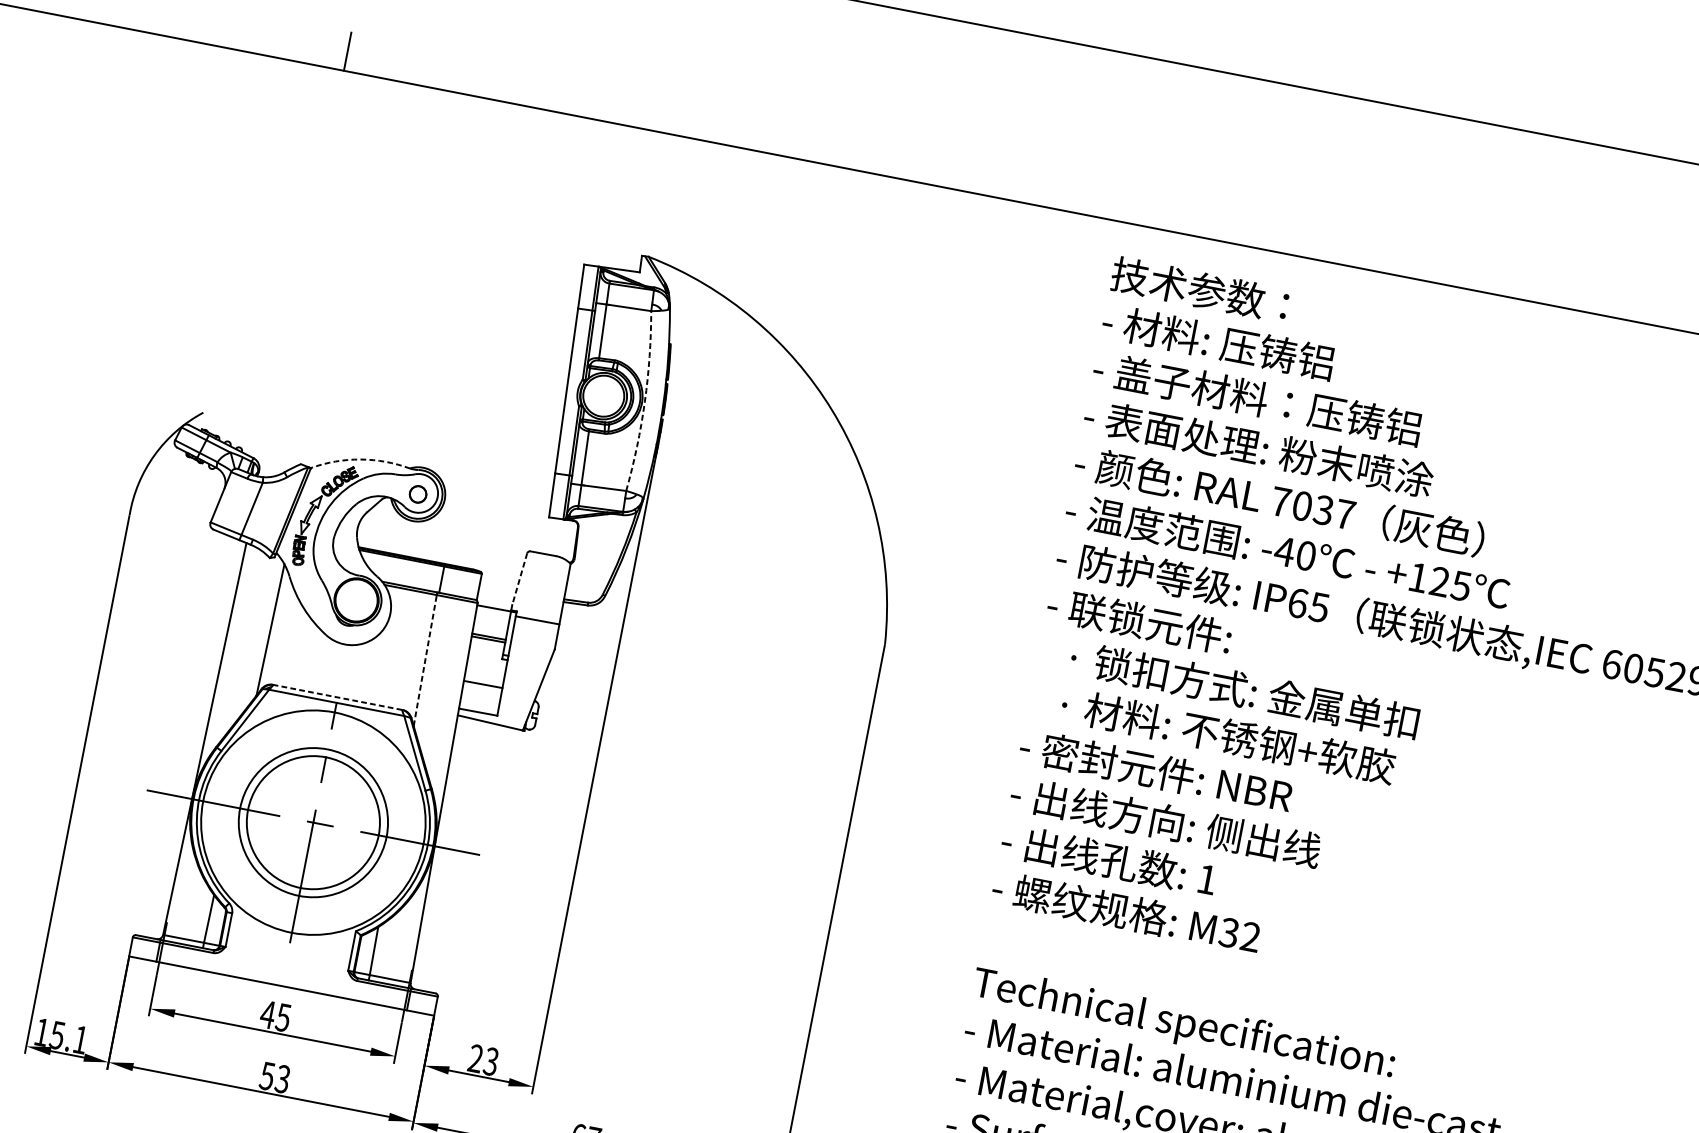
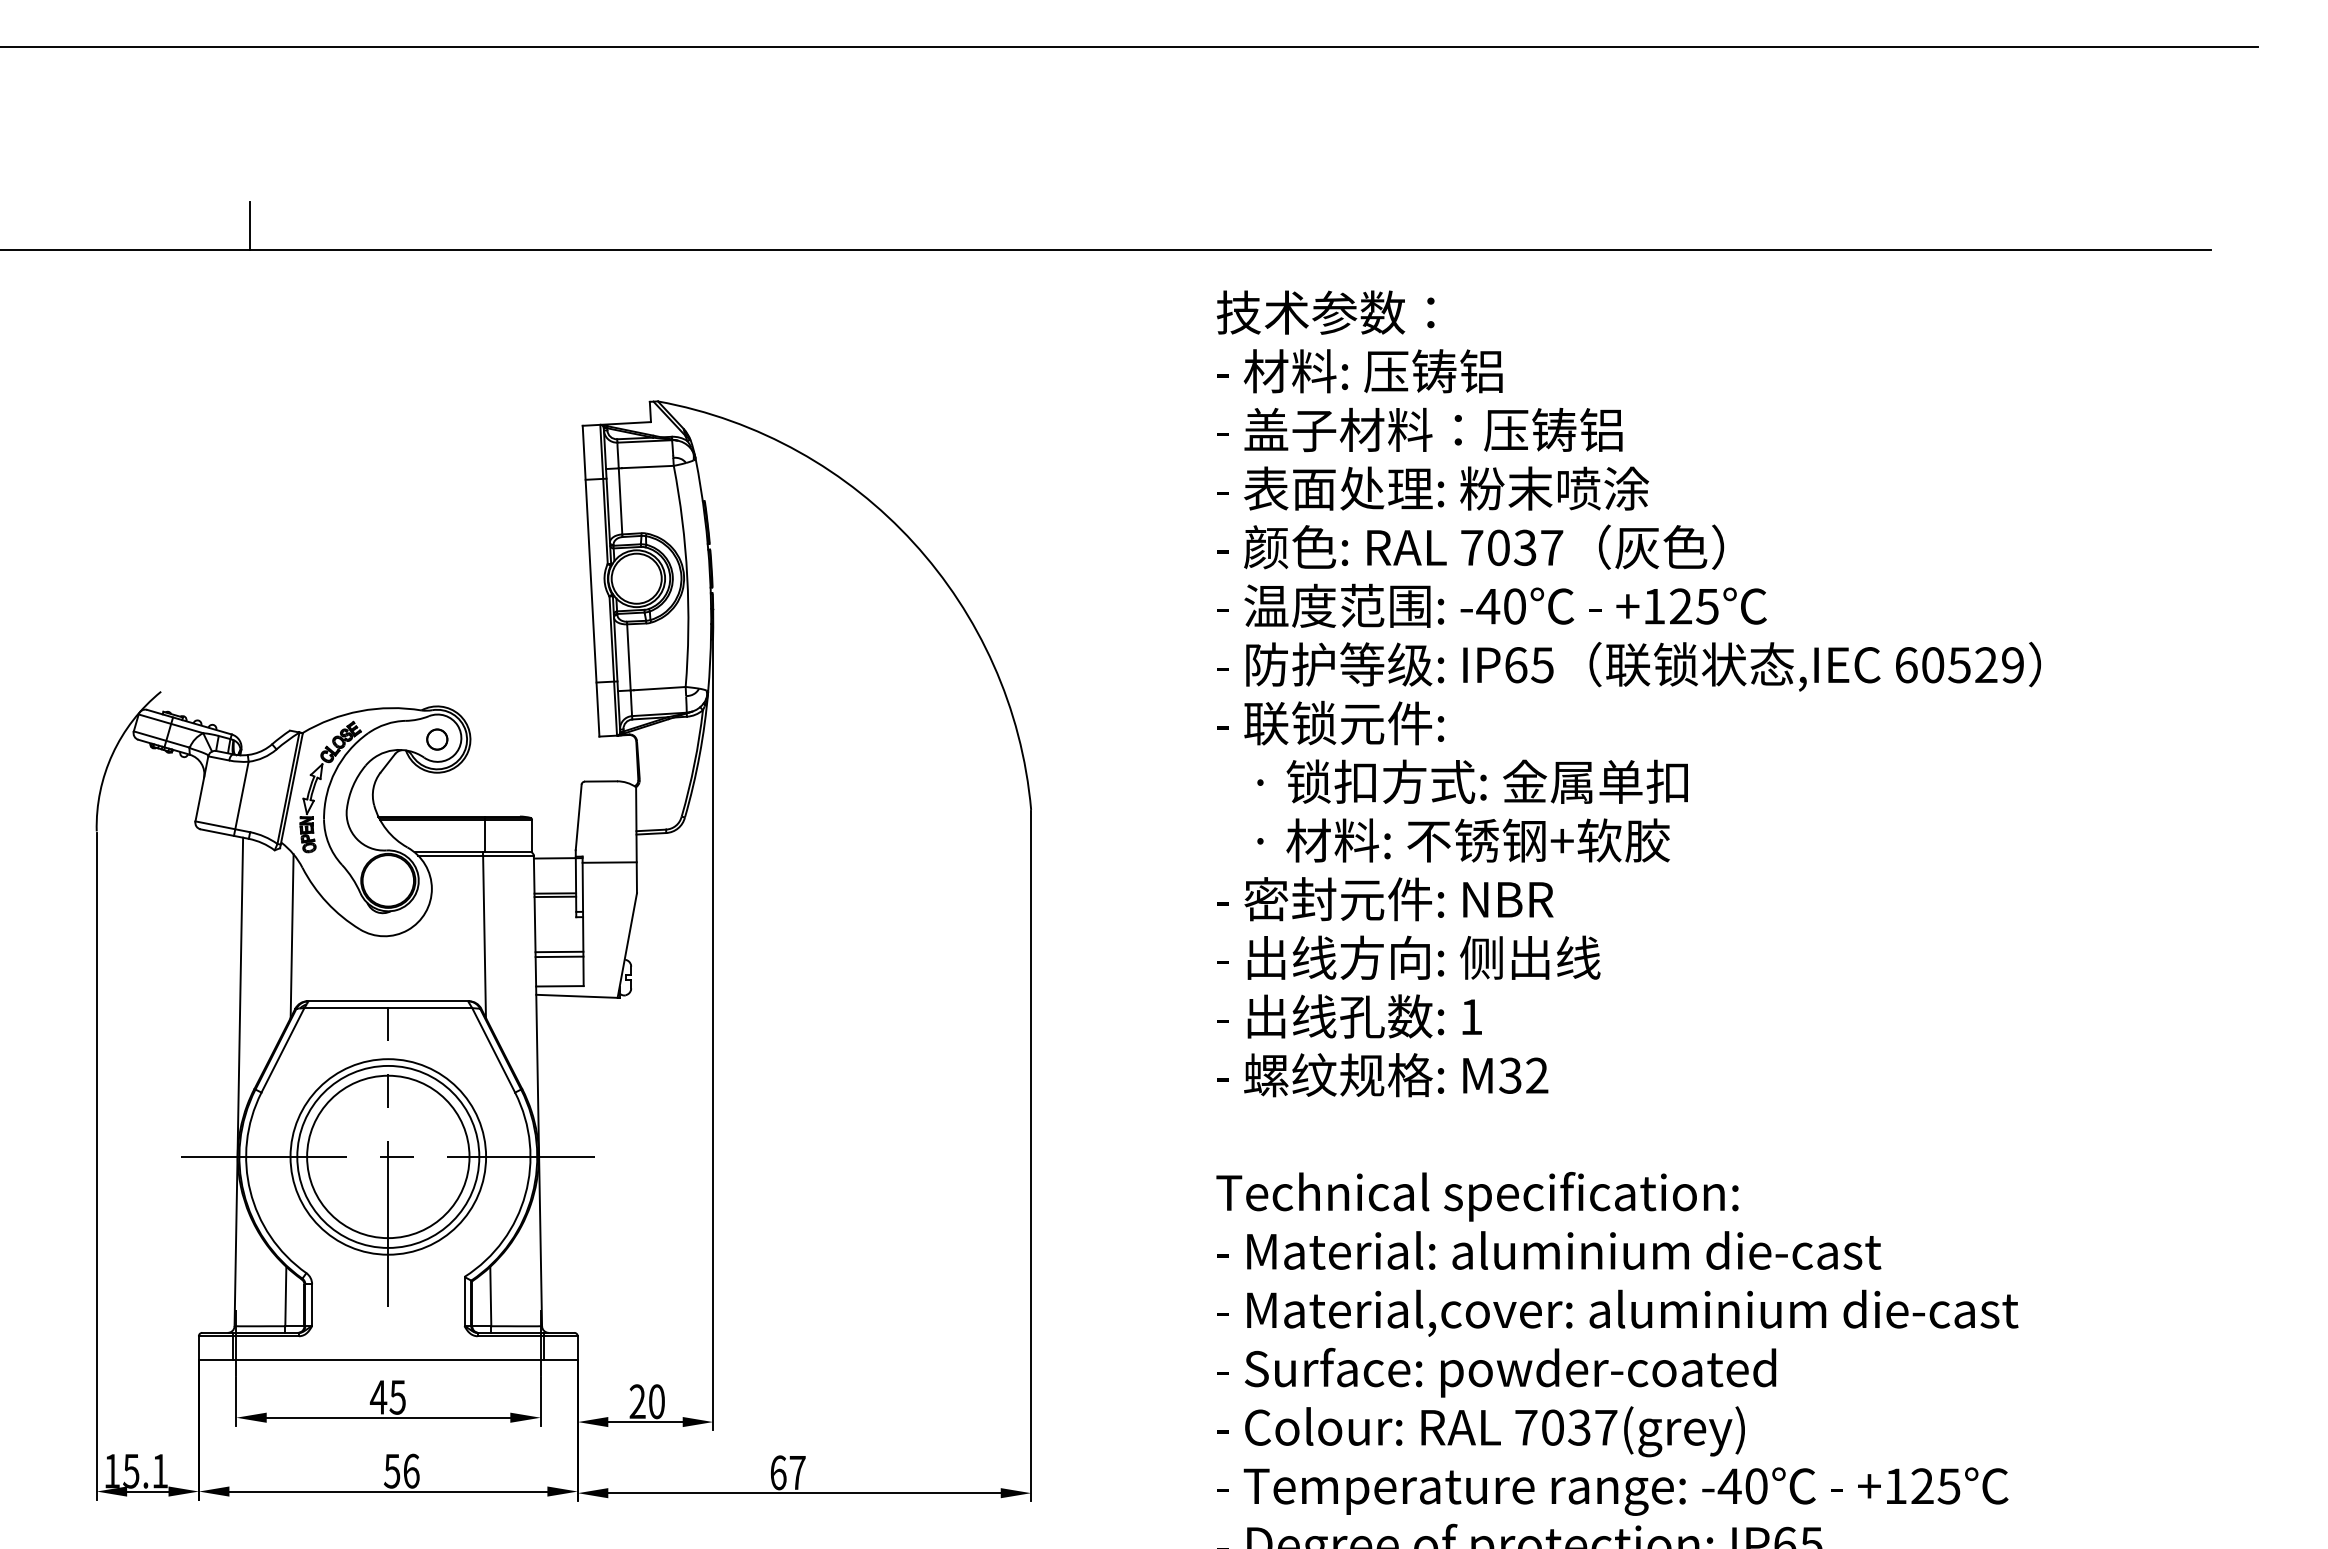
arc: (644, 402) -> (687, 576), dashed -> solid
arc: (360, 459) -> (360, 711), dashed -> solid
line: (519, 579) -> (578, 817), dashed -> solid
line: (425, 660) -> (484, 936), dashed -> solid
line: (482, 688) -> (559, 956), added
line: (337, 697) -> (388, 1001), dashed -> solid
circle: (313, 822) -> (388, 1156), size x0.71
text: (490, 1061) -> (656, 1401), 23 -> 20
text: (283, 1078) -> (411, 1470), 53 -> 56

